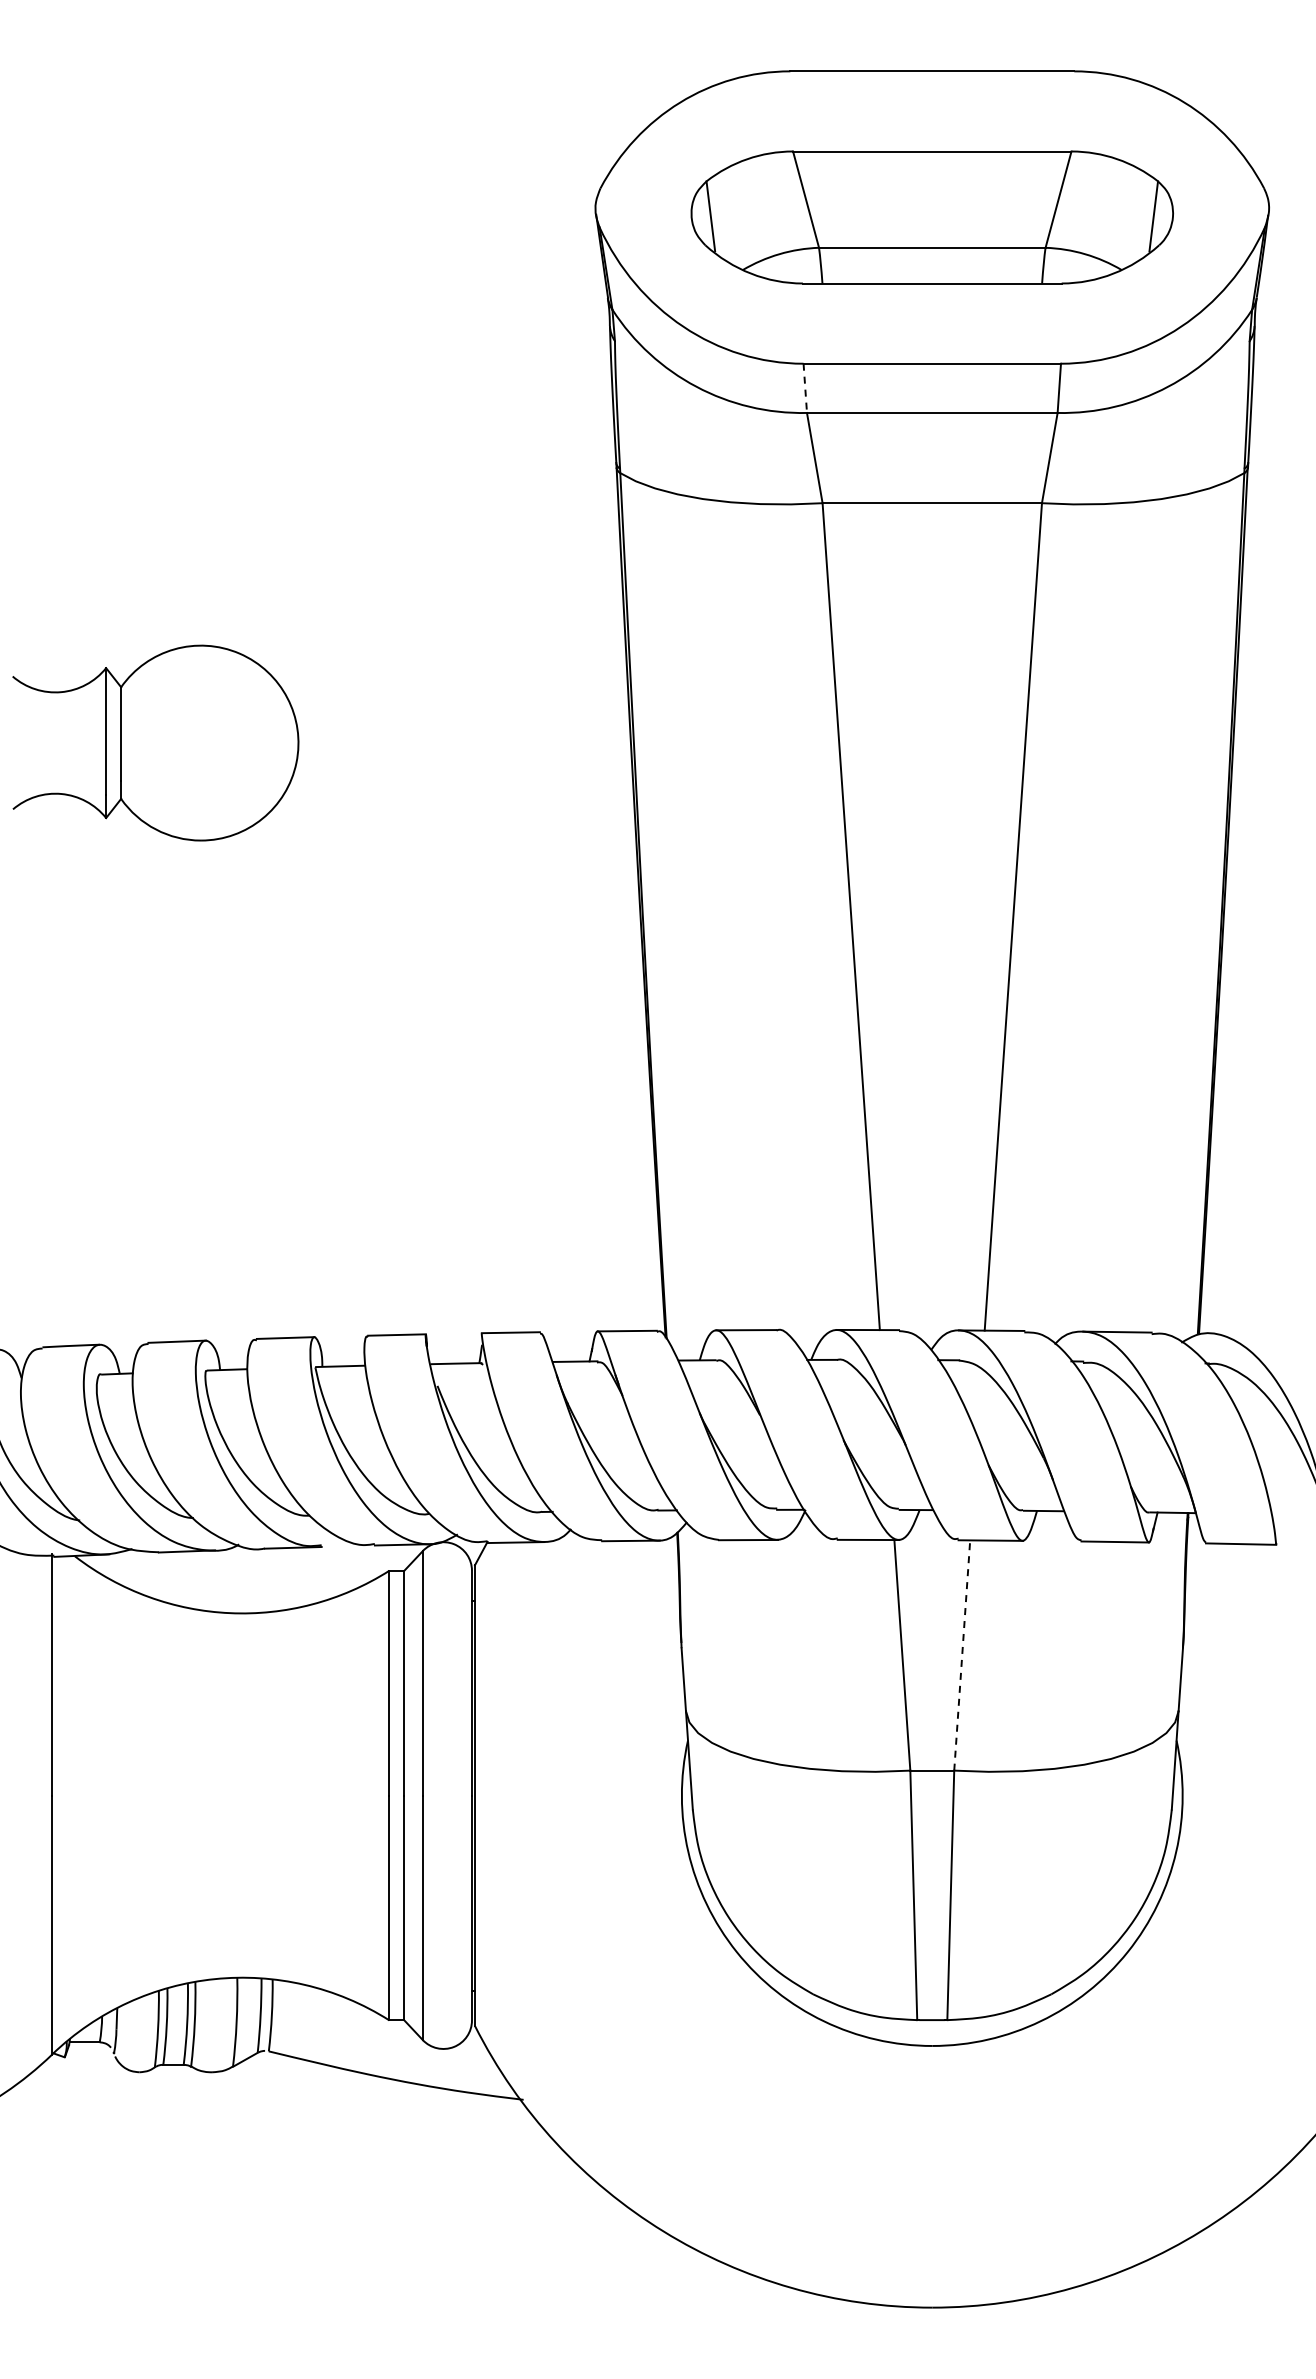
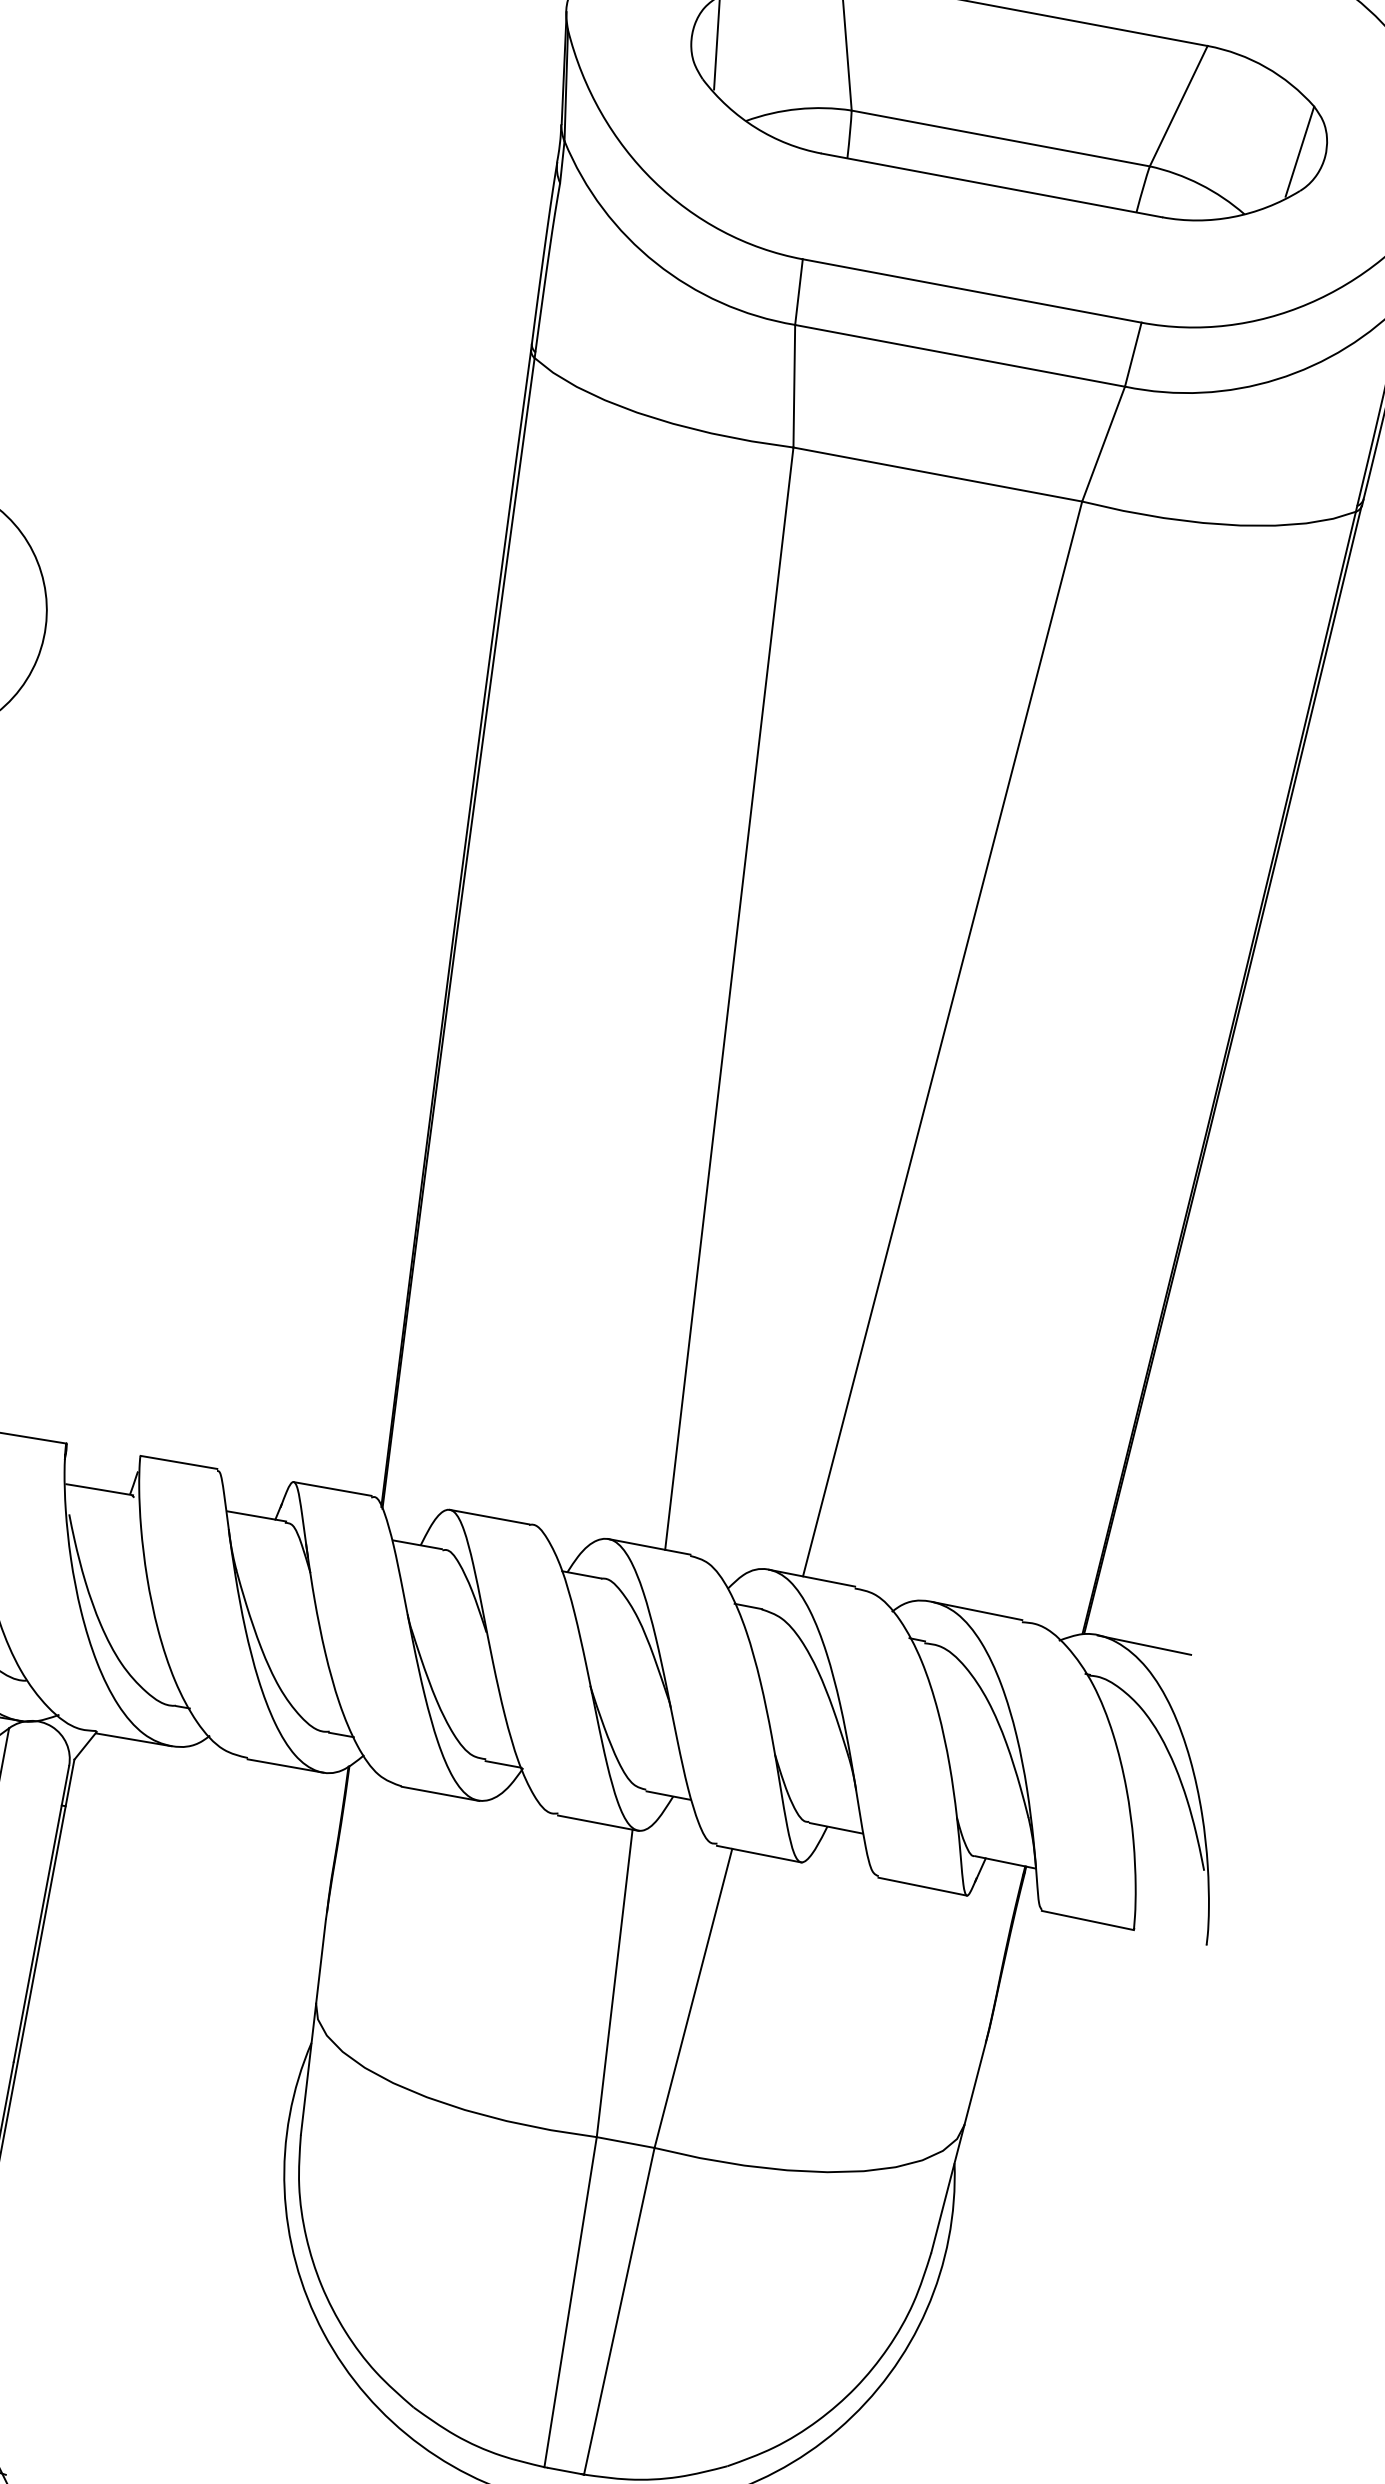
line: (805, 388) -> (799, 292), dashed -> solid
line: (1244, 1333) -> (1144, 1644), added
line: (962, 1655) -> (693, 1998), dashed -> solid

